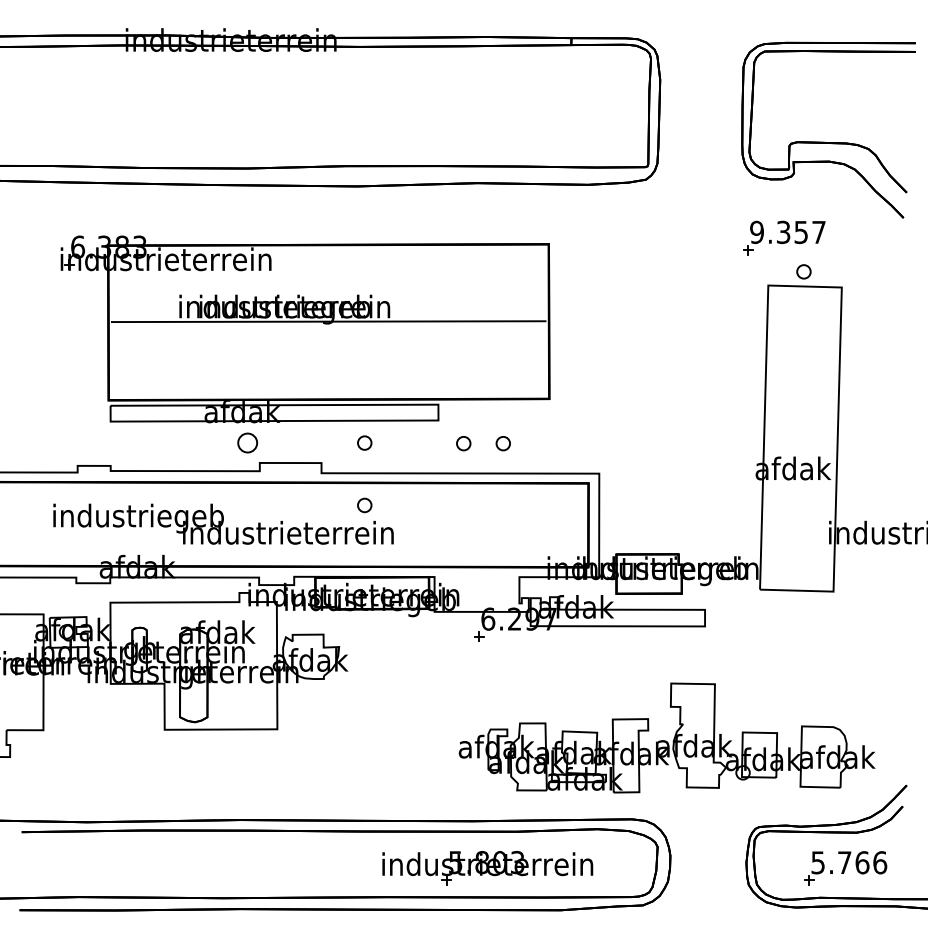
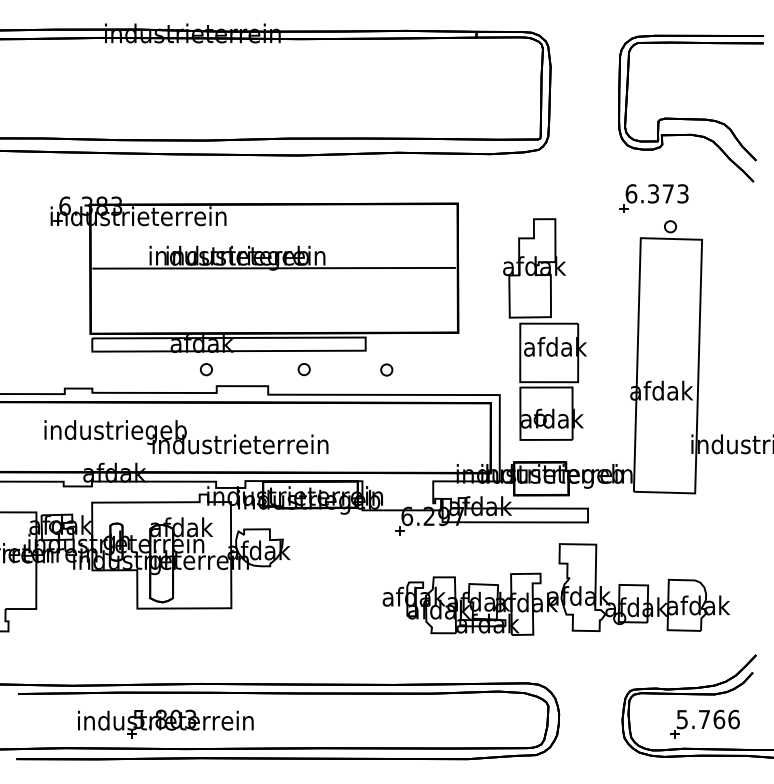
text: (787, 231) -> (656, 193), 9.357 -> 6.373
part: (652, 395) -> (544, 329), added
part: (246, 443) -> (205, 369), size x0.71
part: (502, 443) -> (419, 369), removed
part: (363, 505) -> (303, 421), removed
part: (666, 737) -> (555, 589), moved
part: (487, 867) -> (165, 723), moved

